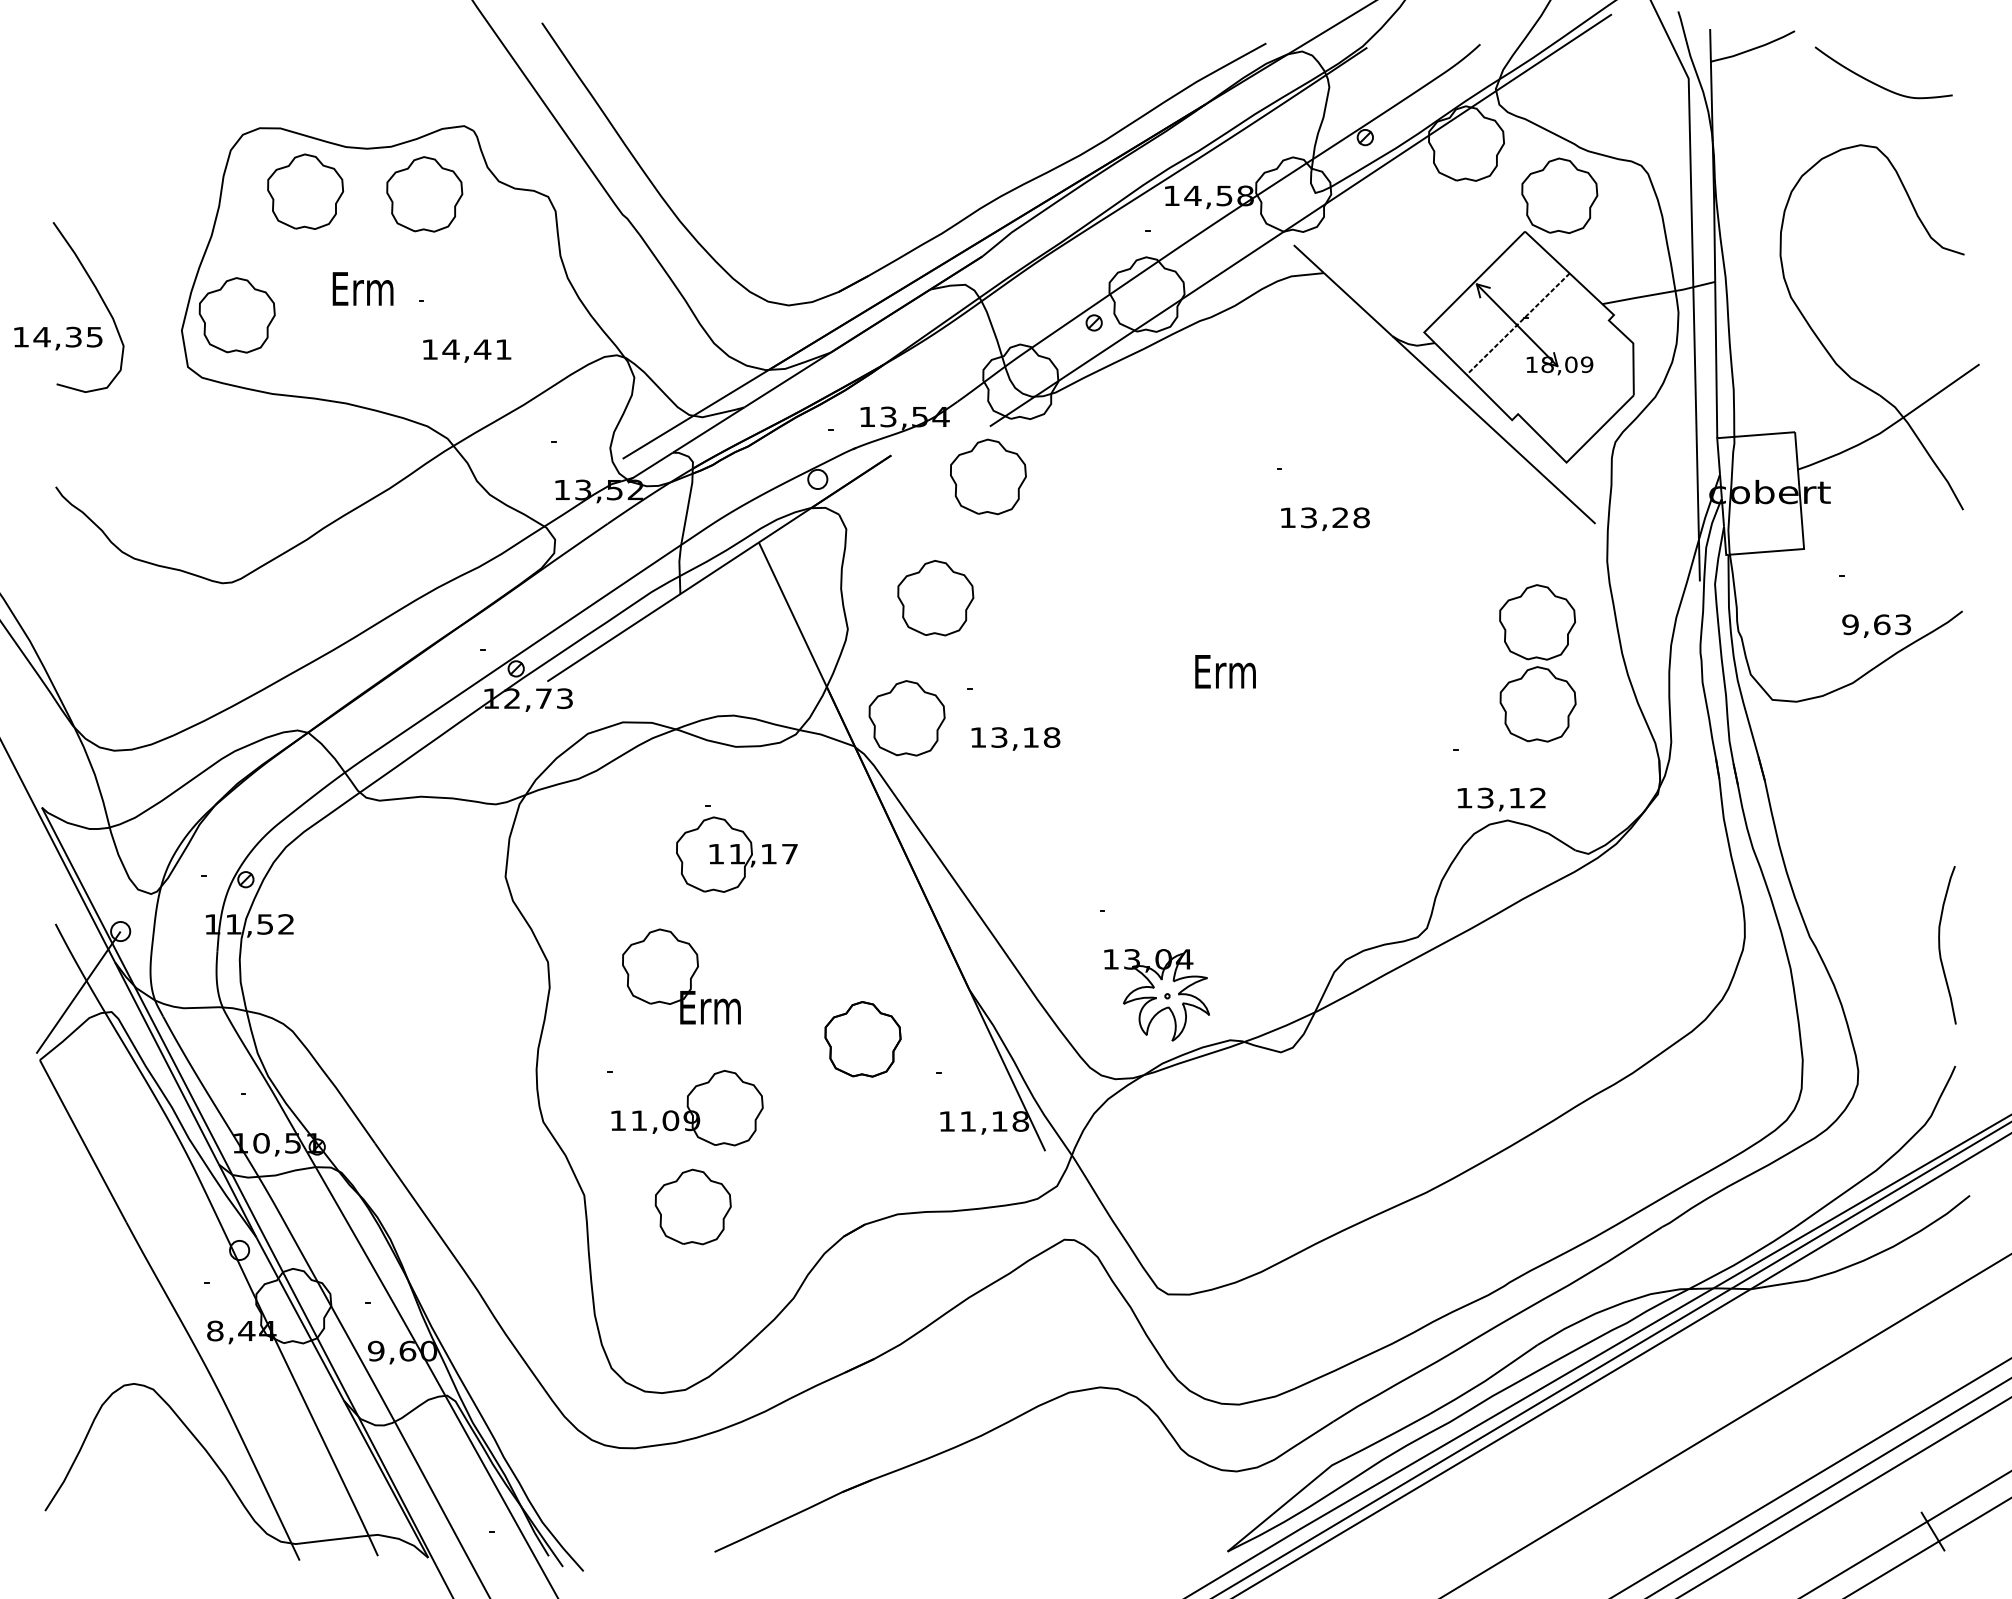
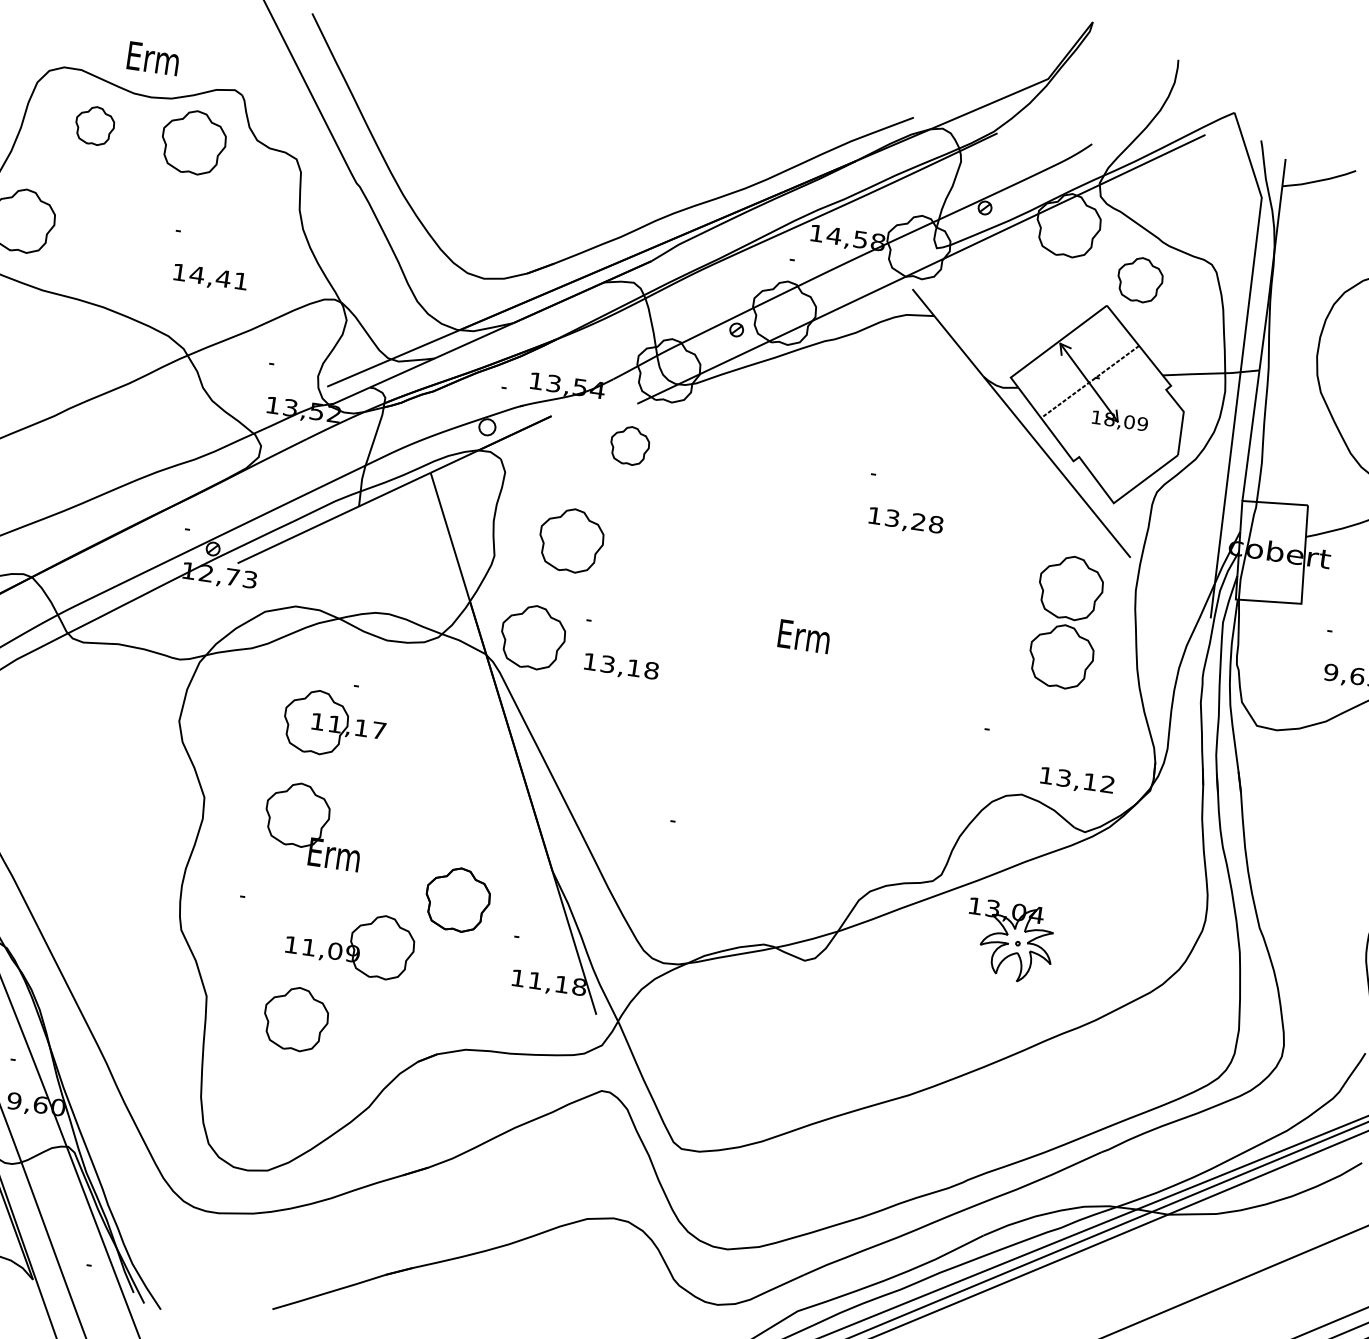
part: (305, 191) -> (94, 125), size x0.6
part: (1559, 195) -> (1140, 279), size x0.7
text: (362, 288) -> (153, 58), moved
part: (988, 476) -> (630, 445), size x0.6
part: (1537, 663) -> (1065, 622), moved
text: (1501, 799) -> (1077, 781), moved
part: (736, 854) -> (334, 724), moved
part: (1156, 995) -> (1008, 941), moved
part: (687, 1108) -> (350, 943), moved

